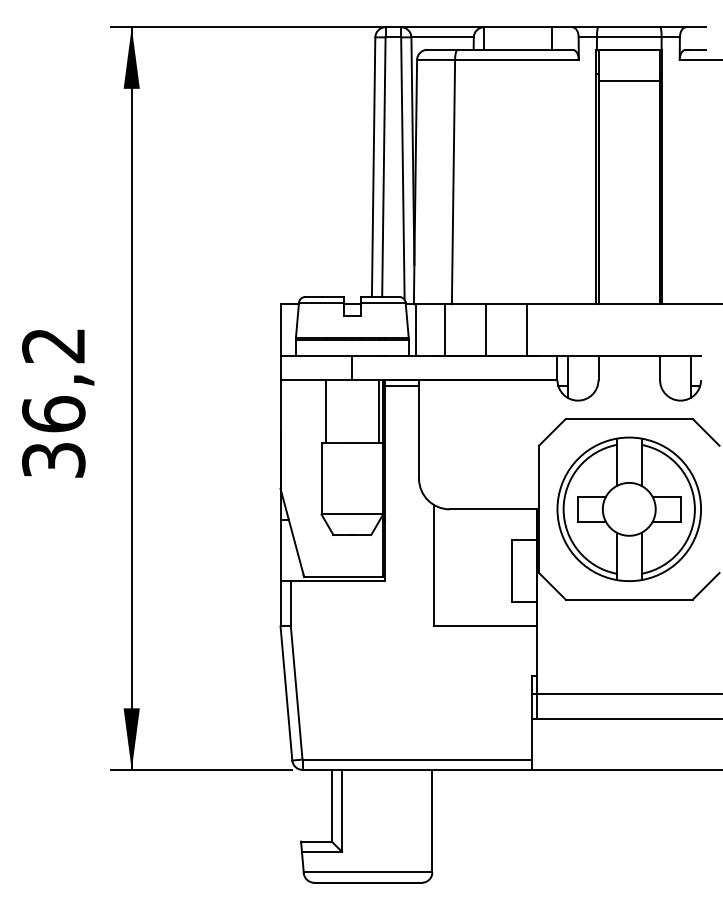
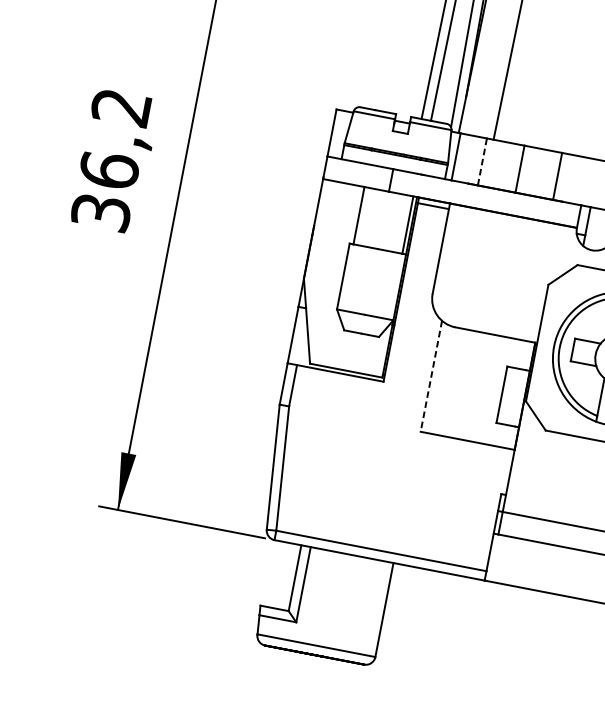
line: (444, 329) -> (482, 161), solid -> dashed
line: (434, 565) -> (431, 376), solid -> dashed

